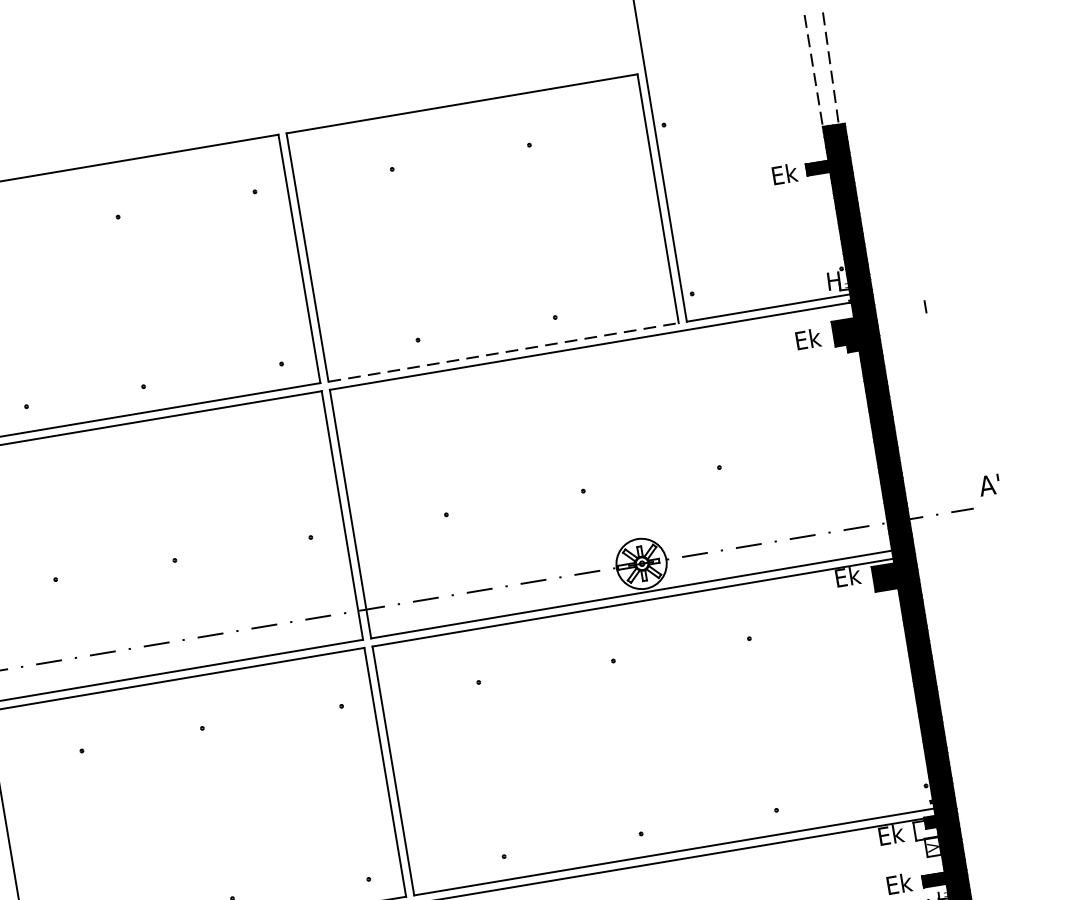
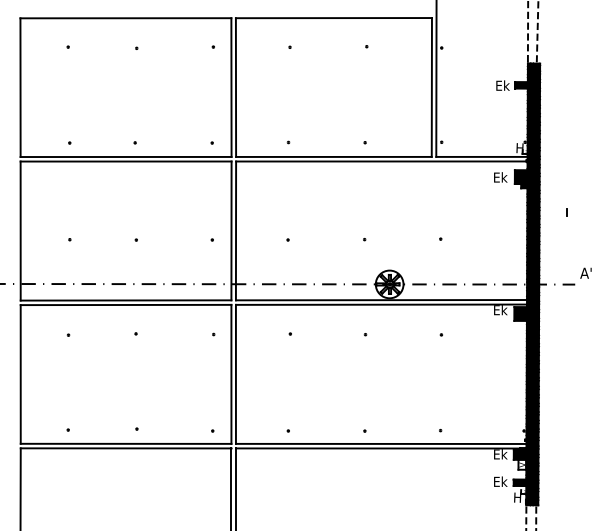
line: (924, 306) -> (566, 212), moved
line: (502, 351) -> (333, 156), dashed -> solid
fill: (924, 829) -> (519, 454), added

